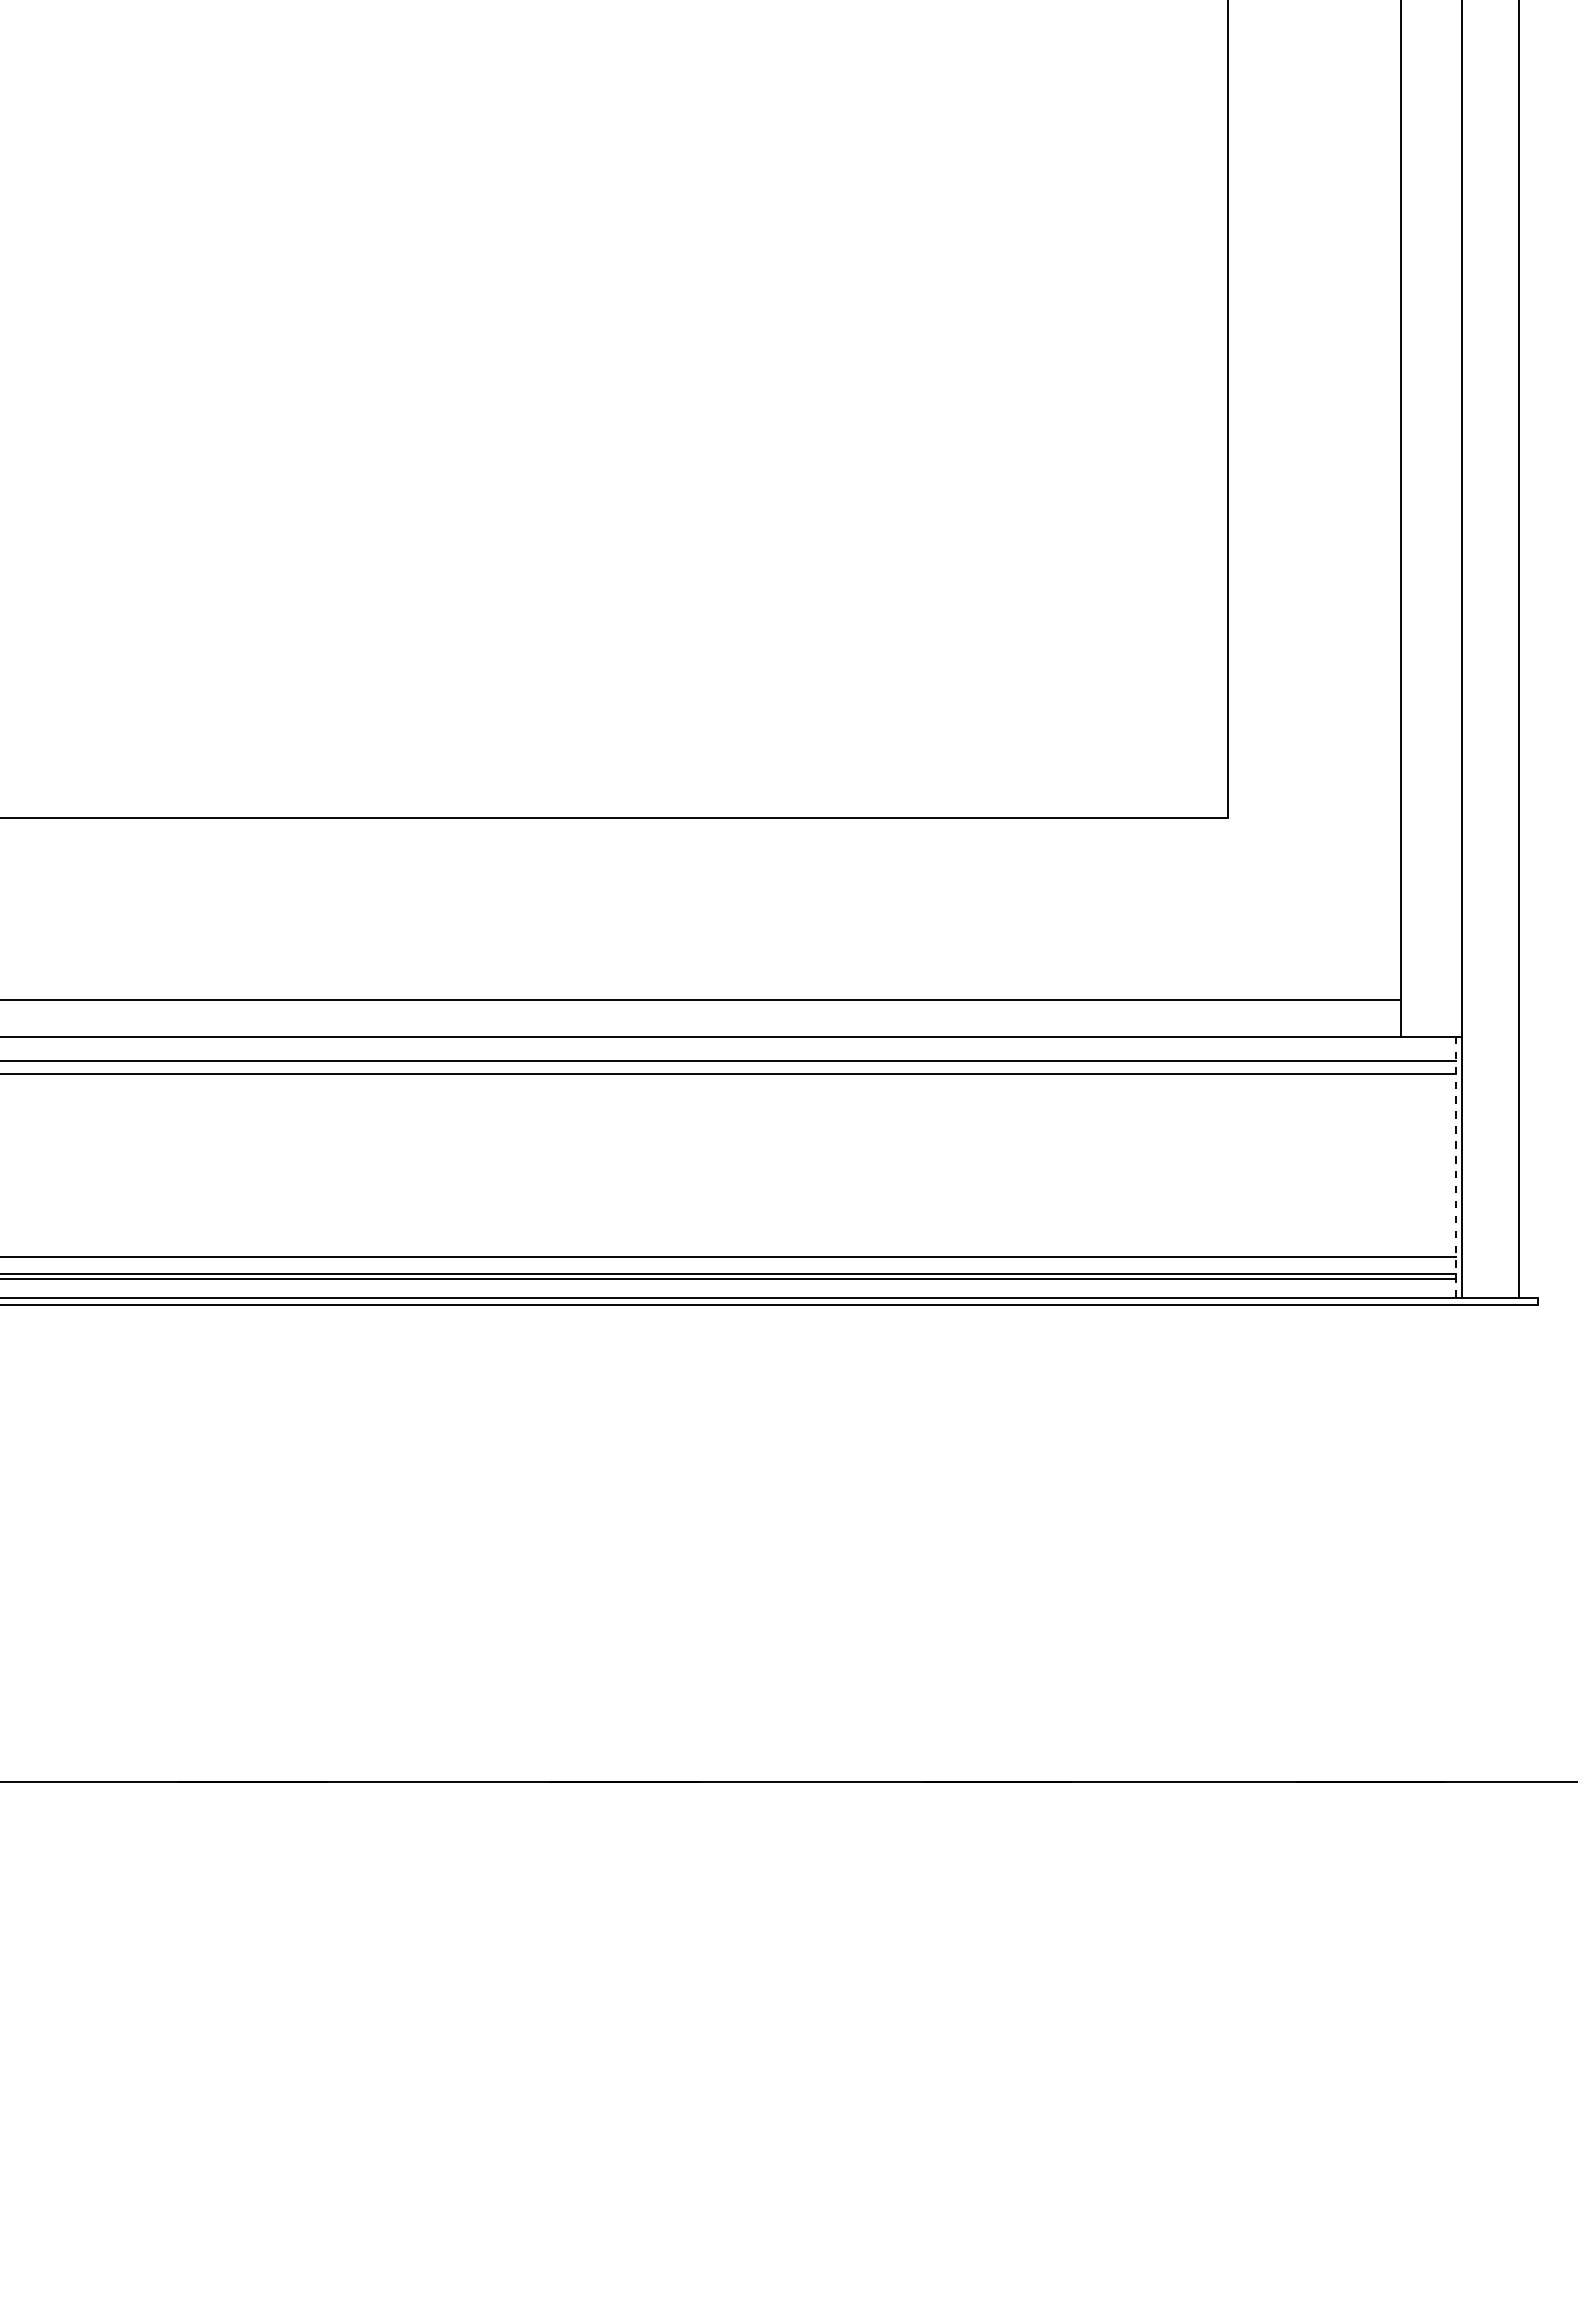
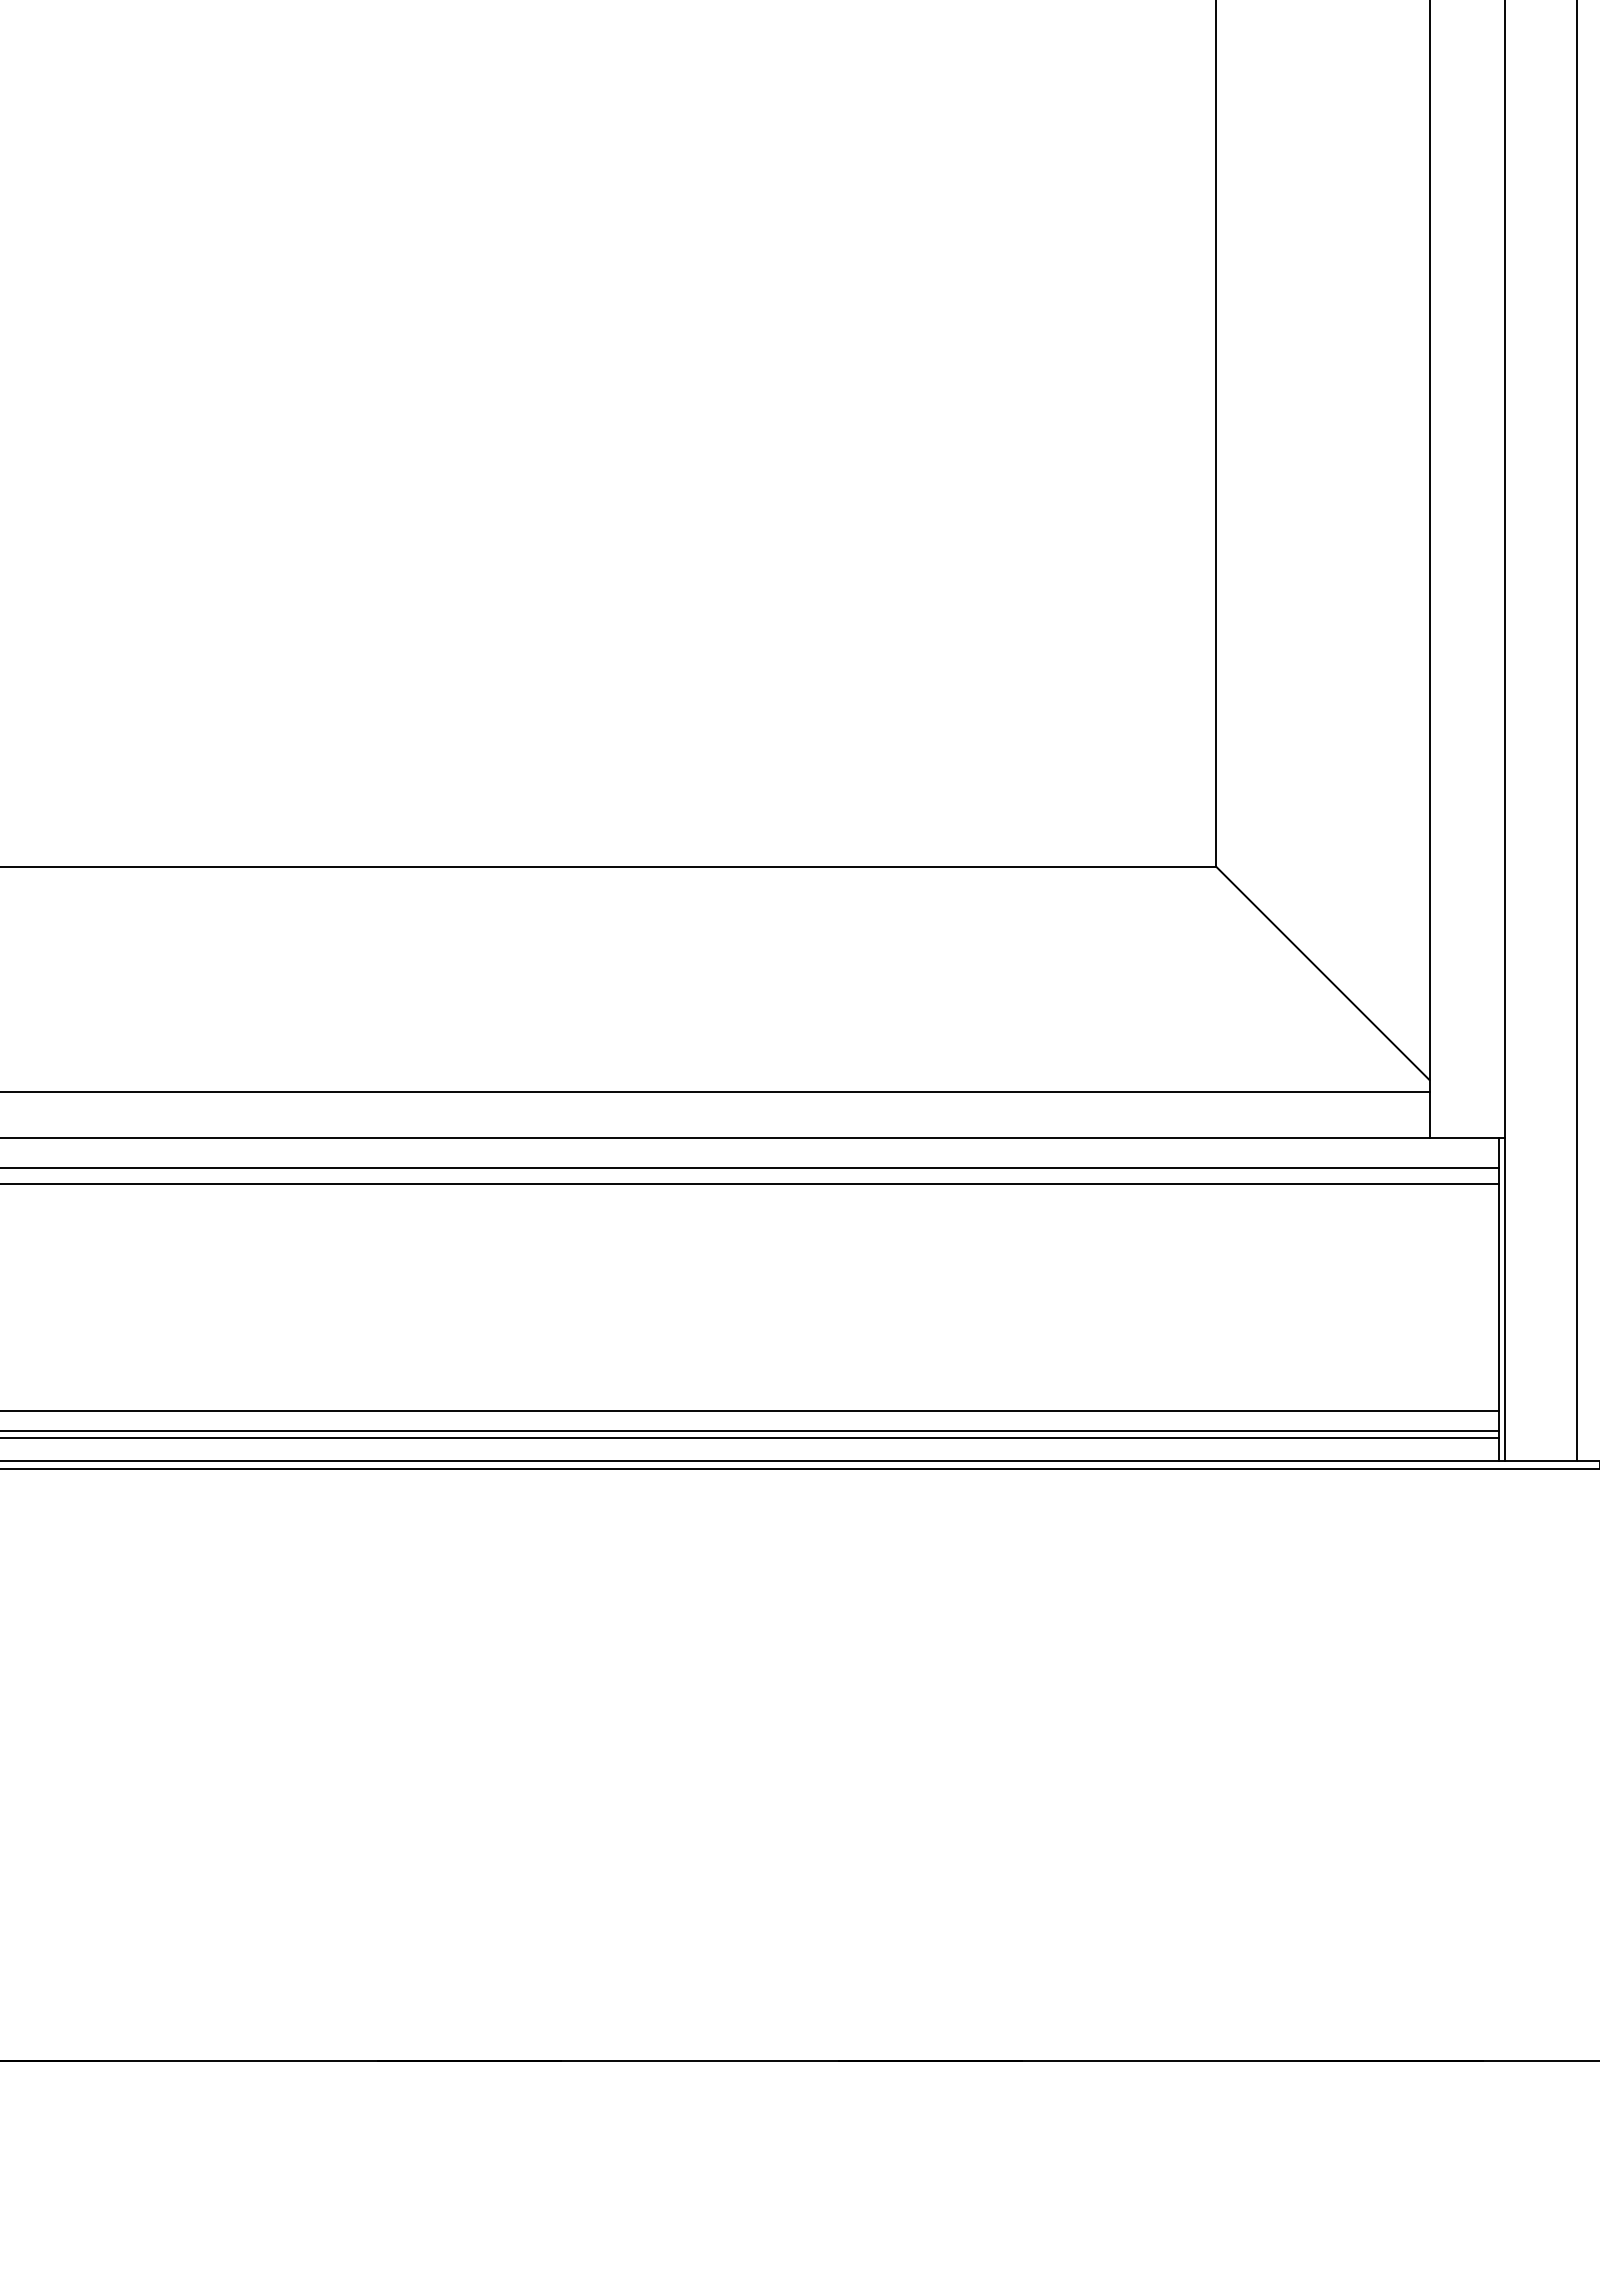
line: (1314, 903) -> (1322, 972), added
line: (1456, 1166) -> (1498, 1298), dashed -> solid

